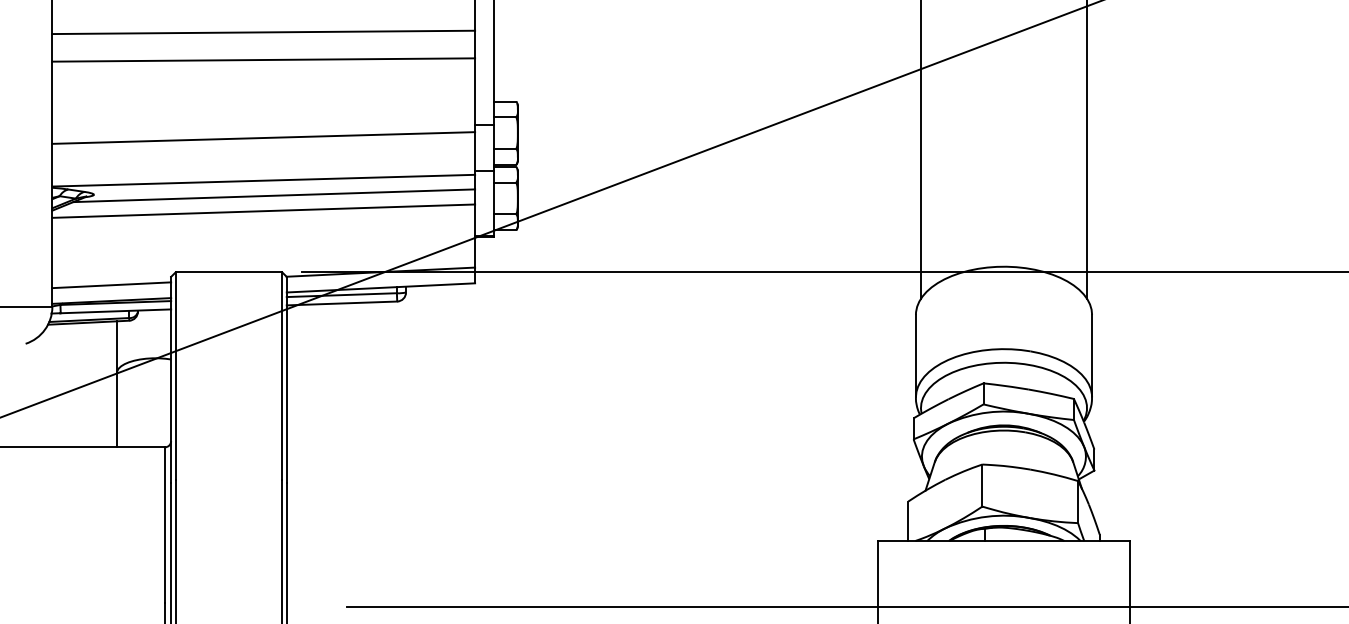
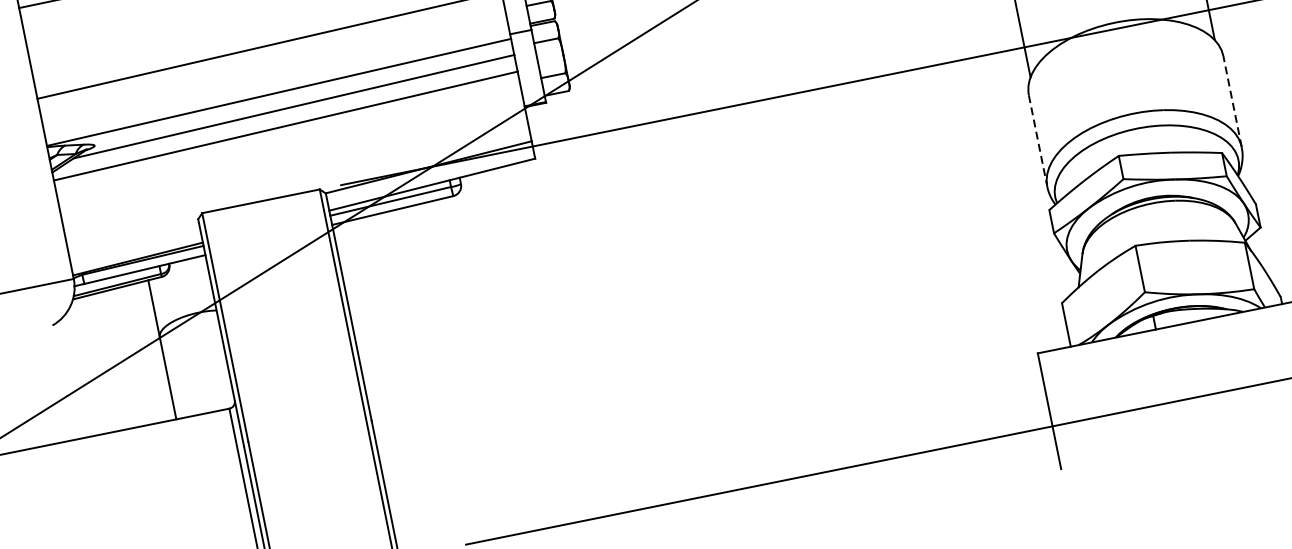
line: (111, 285) -> (134, 242), removed
line: (1092, 355) -> (1232, 100), solid -> dashed
line: (915, 356) -> (1037, 141), solid -> dashed

